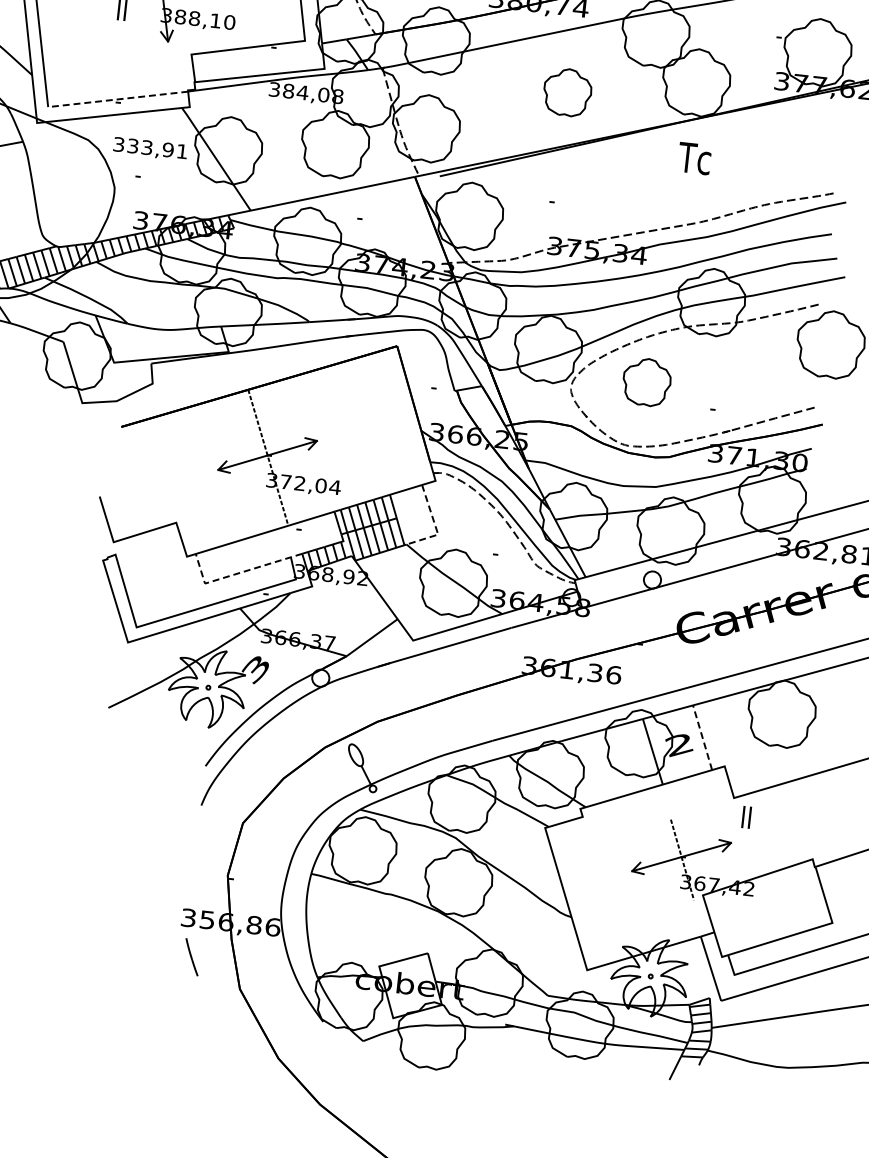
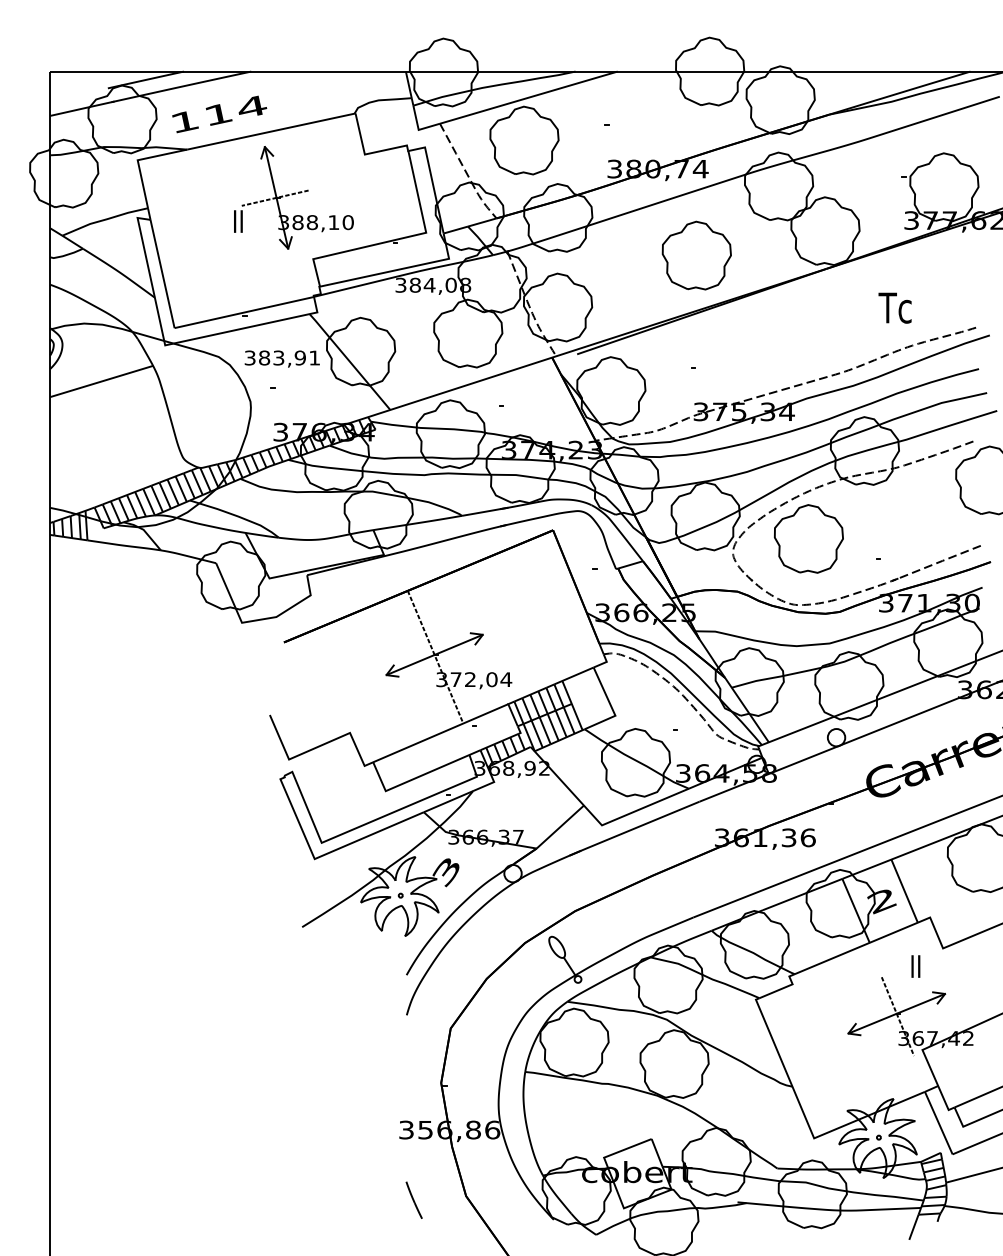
part: (567, 92) -> (696, 255), size x1.43
line: (117, 99) -> (243, 312), dashed -> solid
text: (133, 145) -> (264, 357), 333,91 -> 383,91
text: (694, 157) -> (894, 307), moved
part: (646, 381) -> (808, 538), size x1.43
line: (435, 526) -> (611, 707), dashed -> solid
line: (237, 573) -> (417, 777), dashed -> solid
line: (702, 737) -> (904, 890), dashed -> solid
text: (746, 817) -> (915, 966), moved
line: (191, 956) -> (413, 1199), moved

